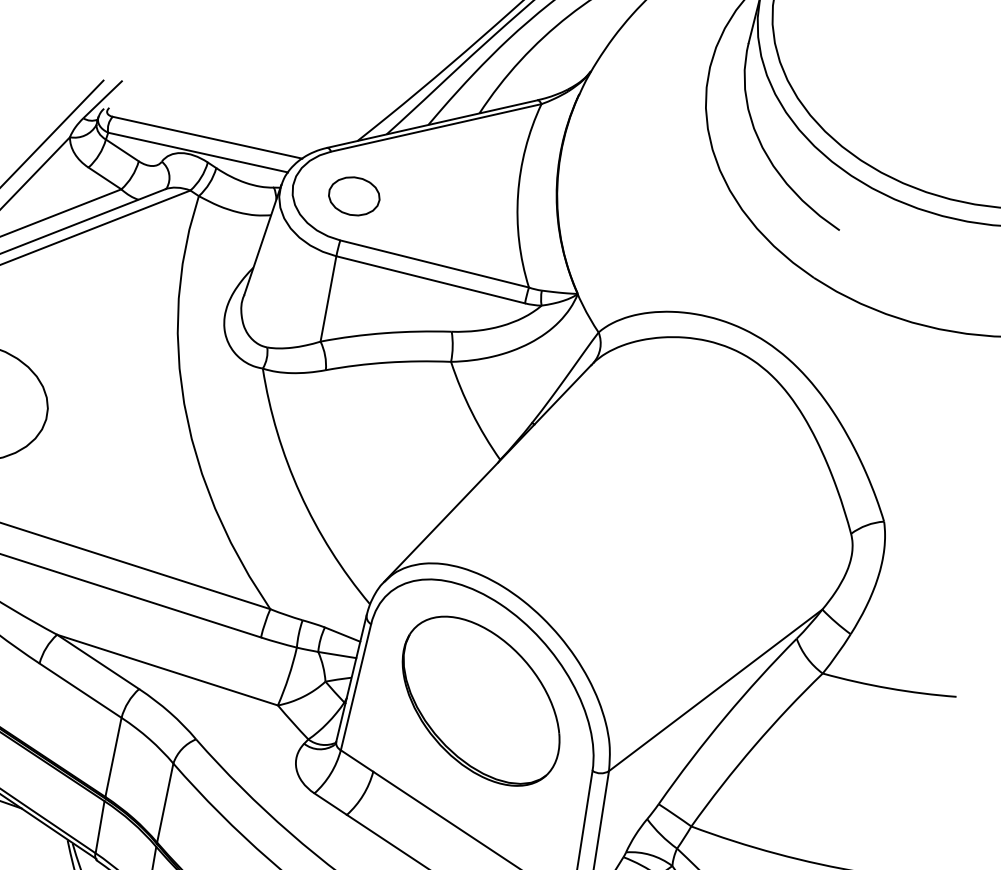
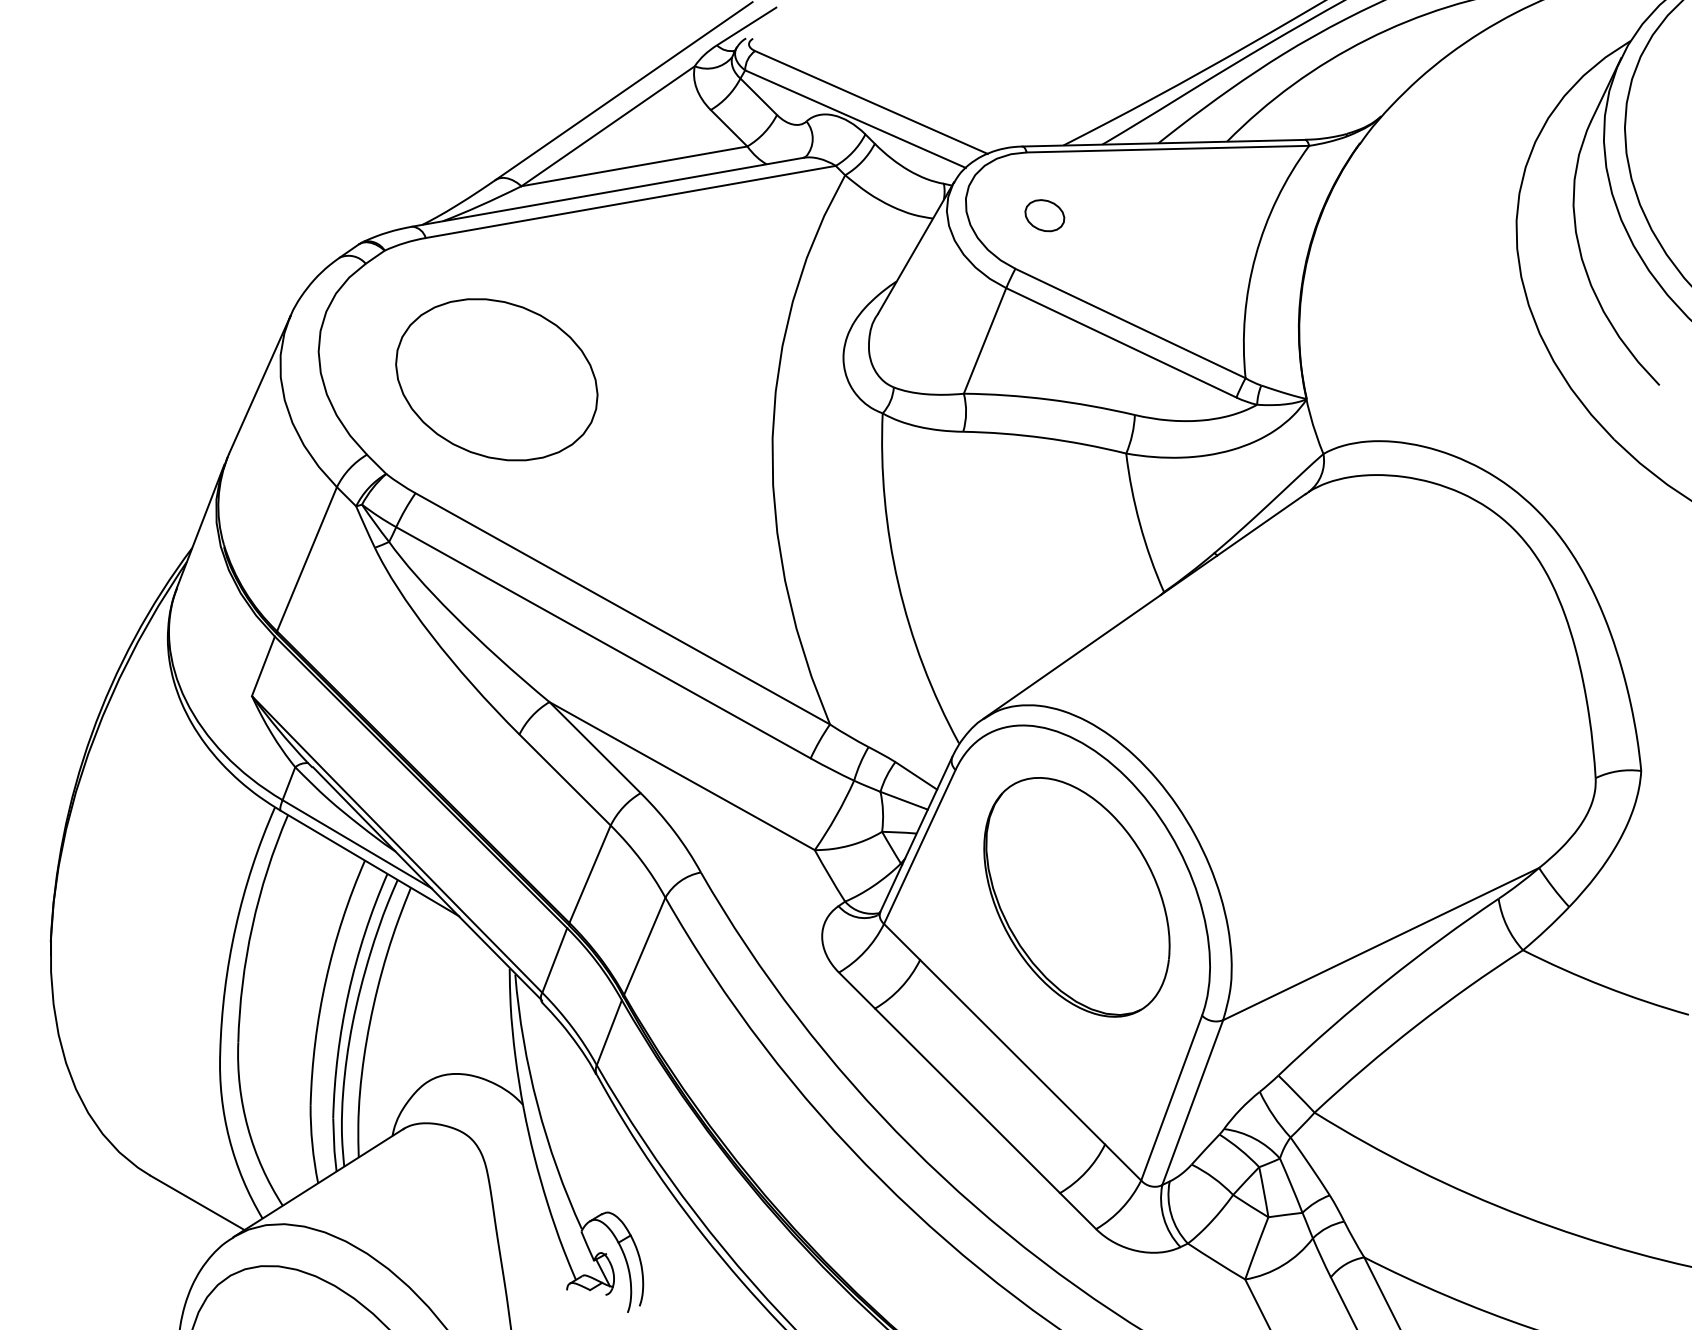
part: (354, 196) -> (1044, 215), size x0.6

